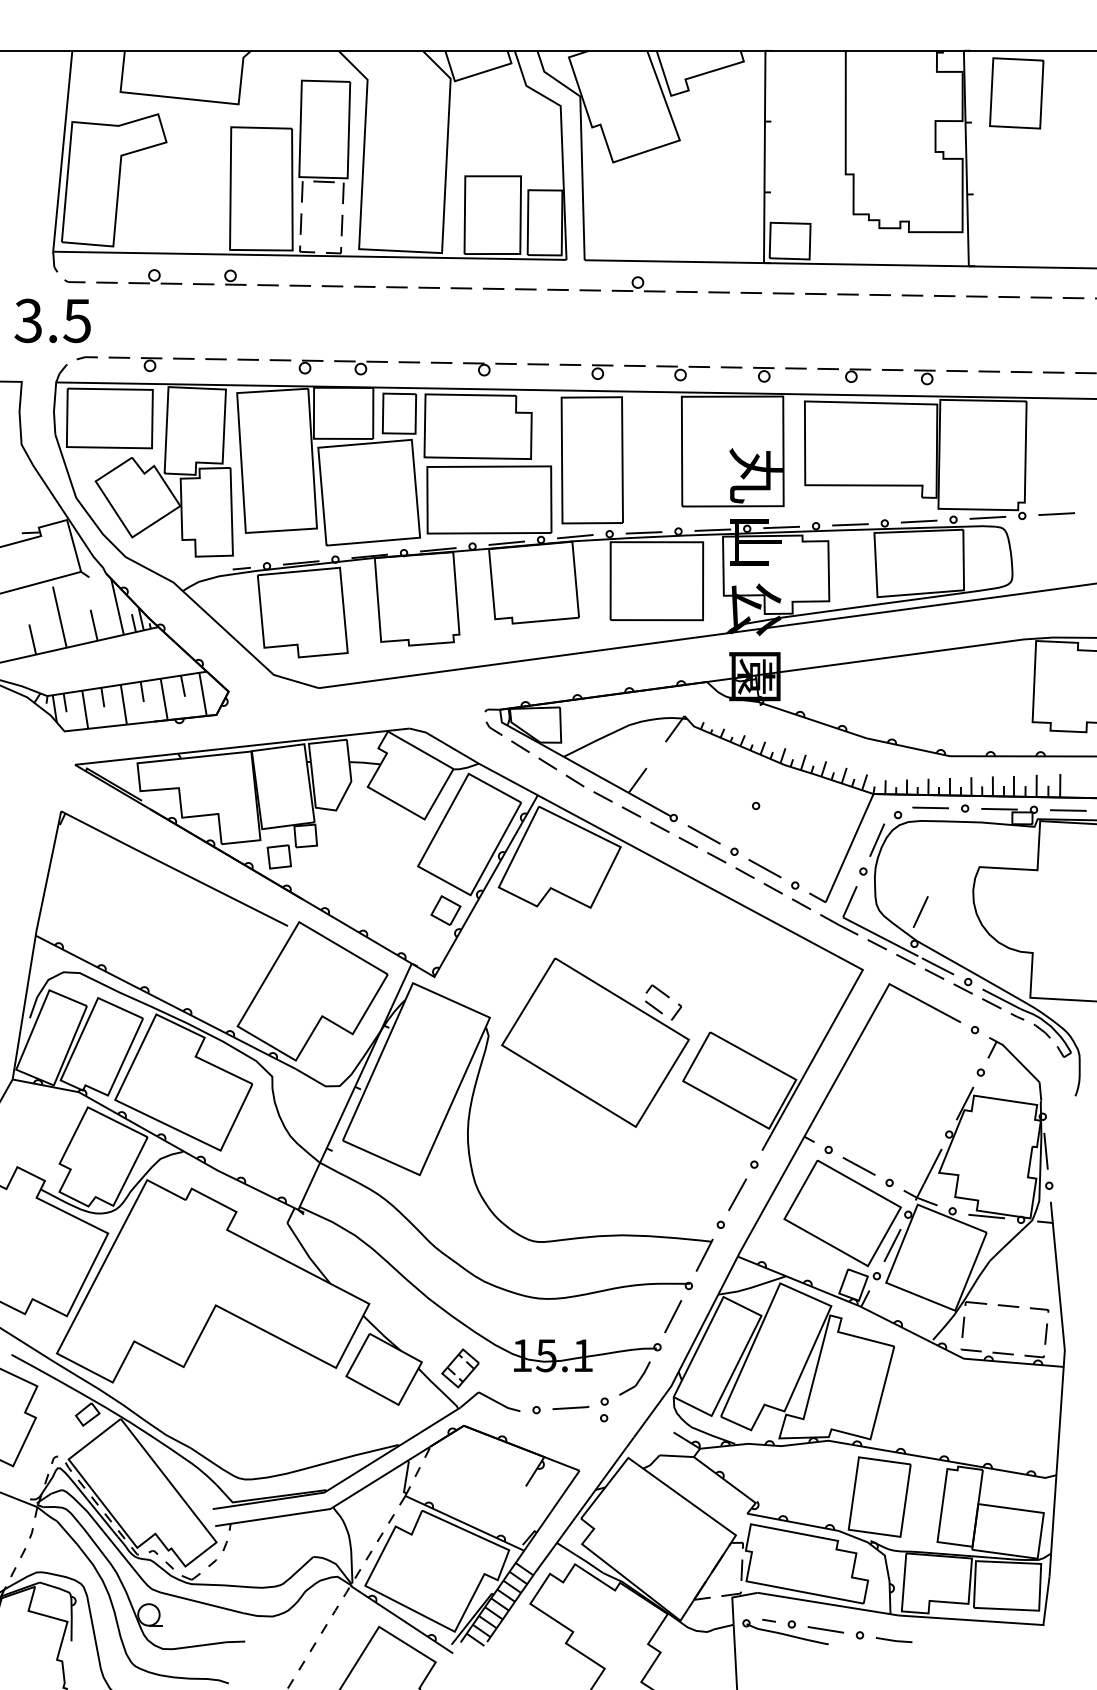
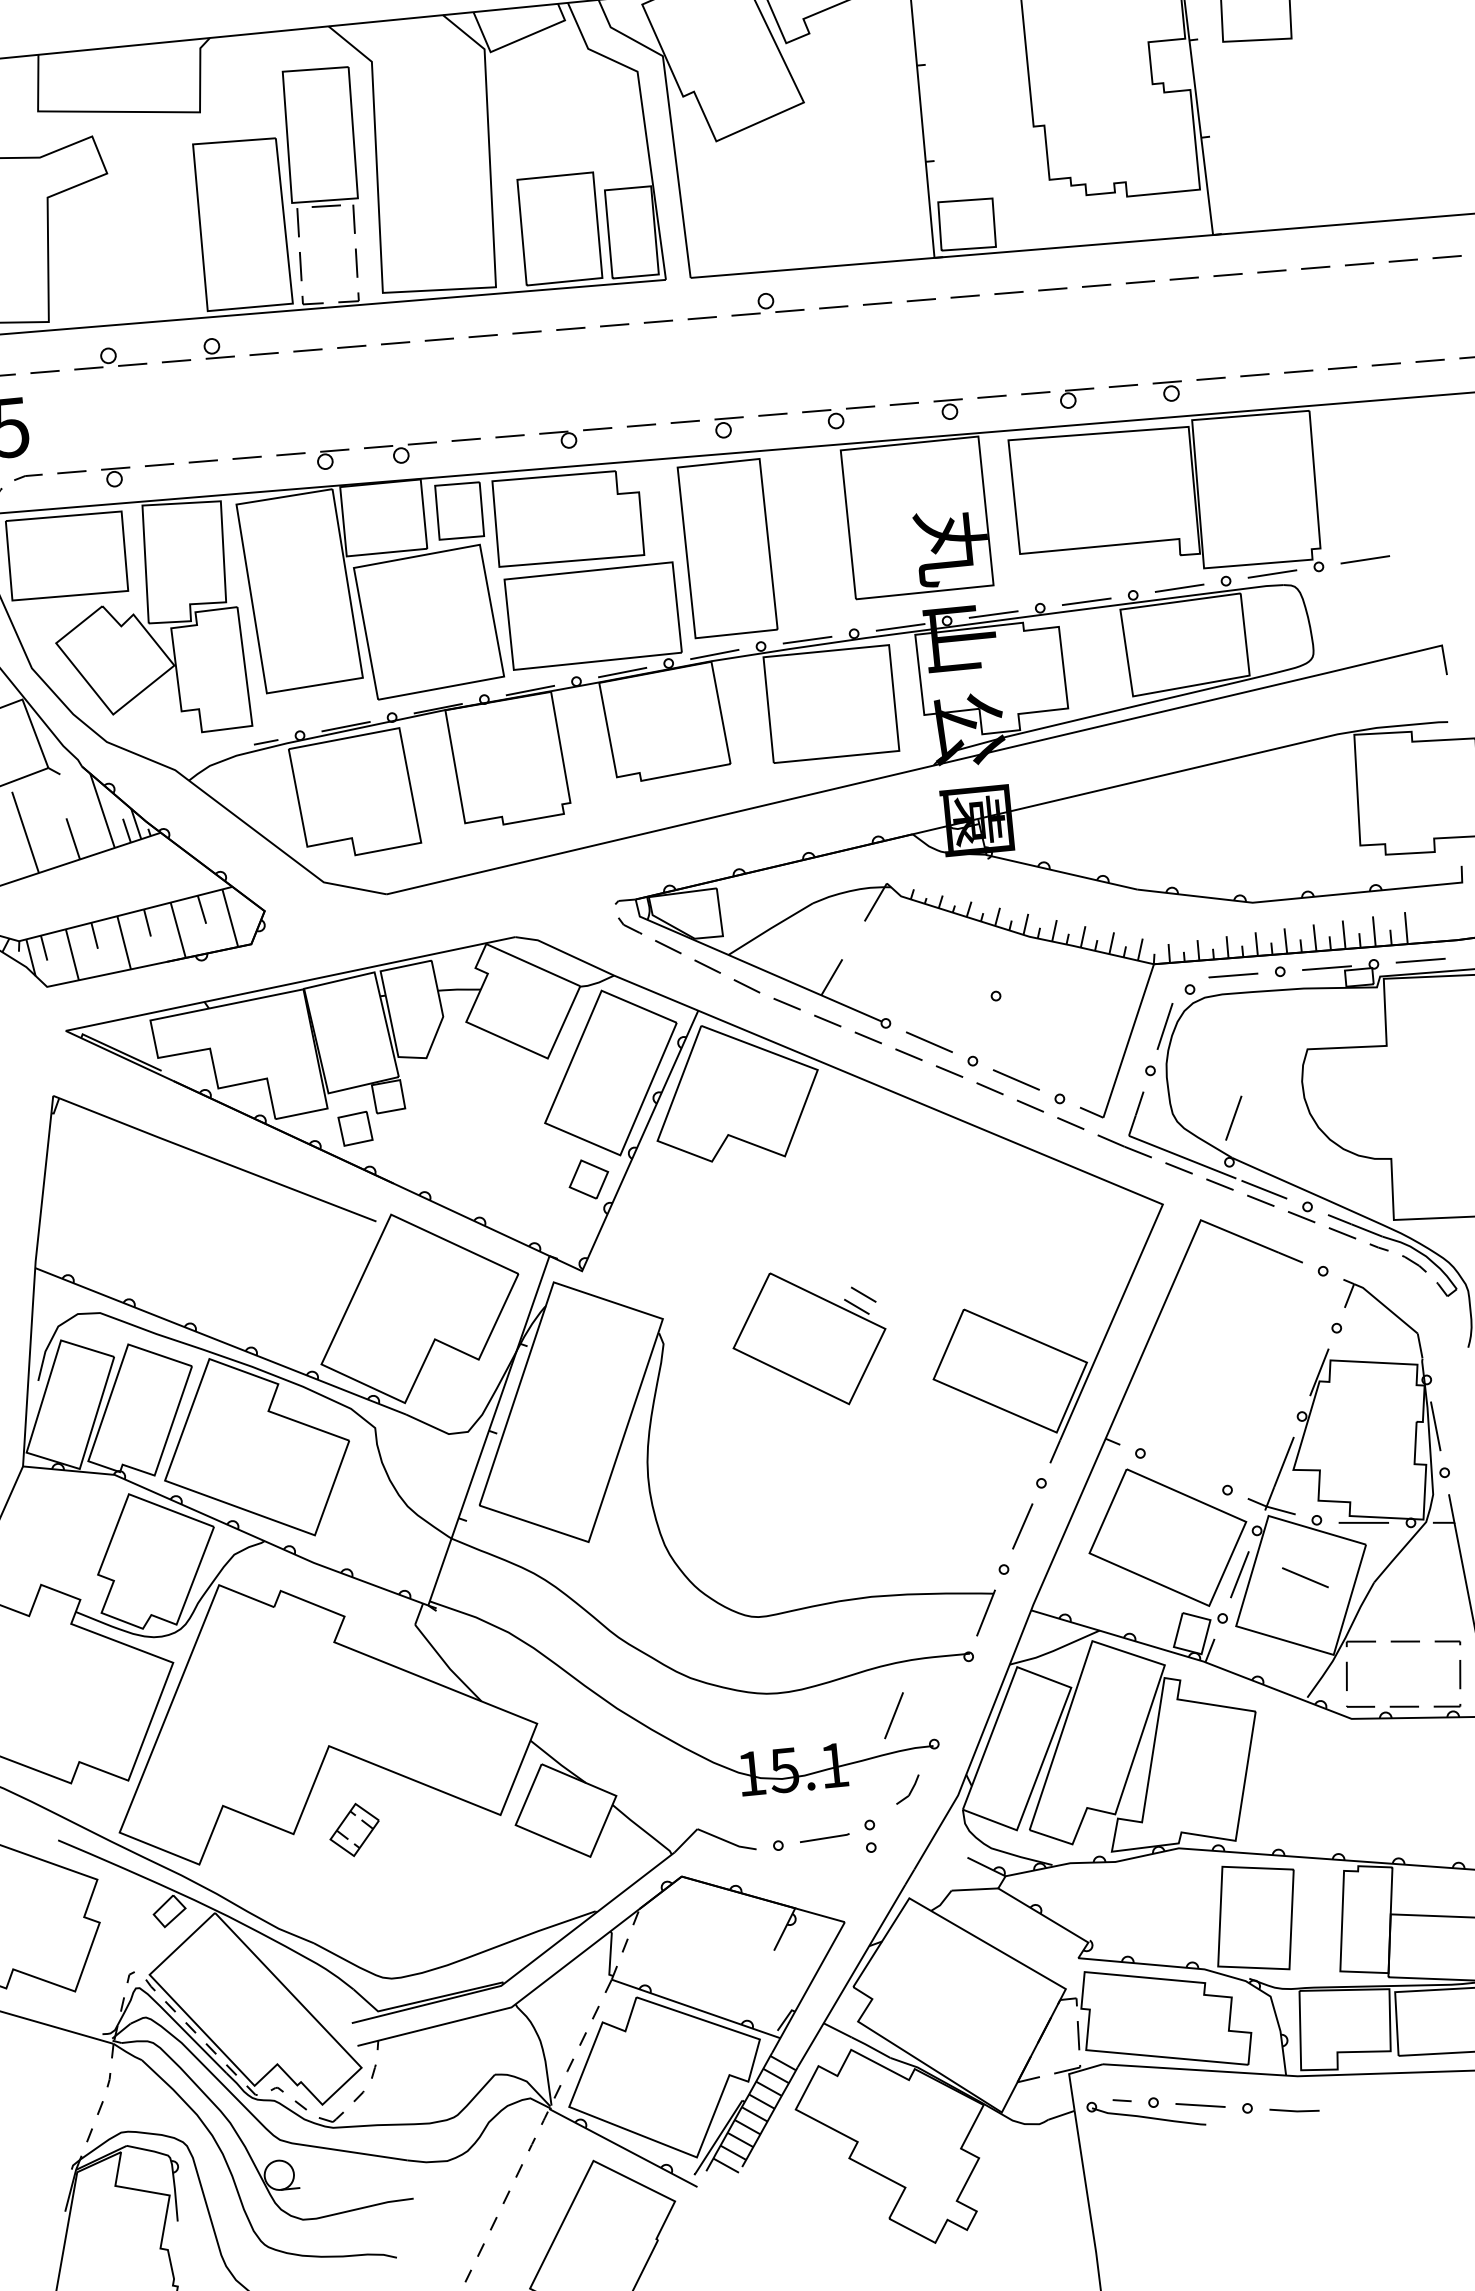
part: (595, 1042) -> (809, 1338), size x0.6
line: (858, 1166) -> (1304, 1577), moved
line: (673, 1316) -> (894, 1715), moved
part: (460, 1368) -> (354, 1830), moved
part: (634, 1378) -> (907, 1789), size x0.6

